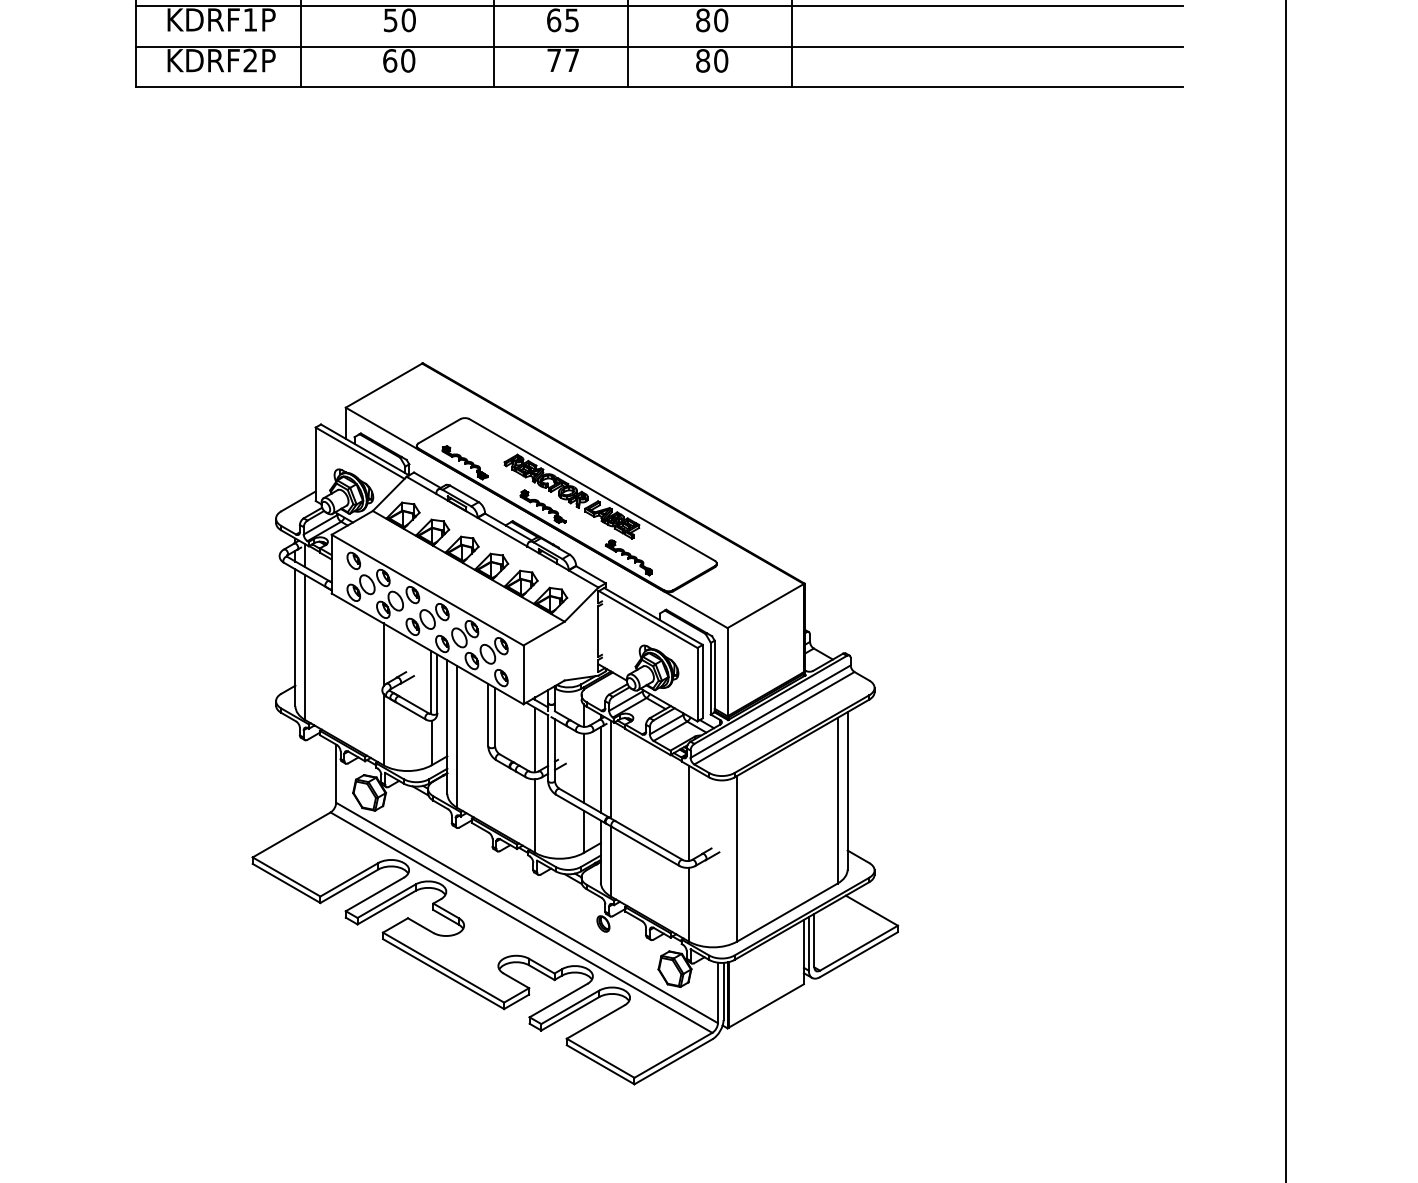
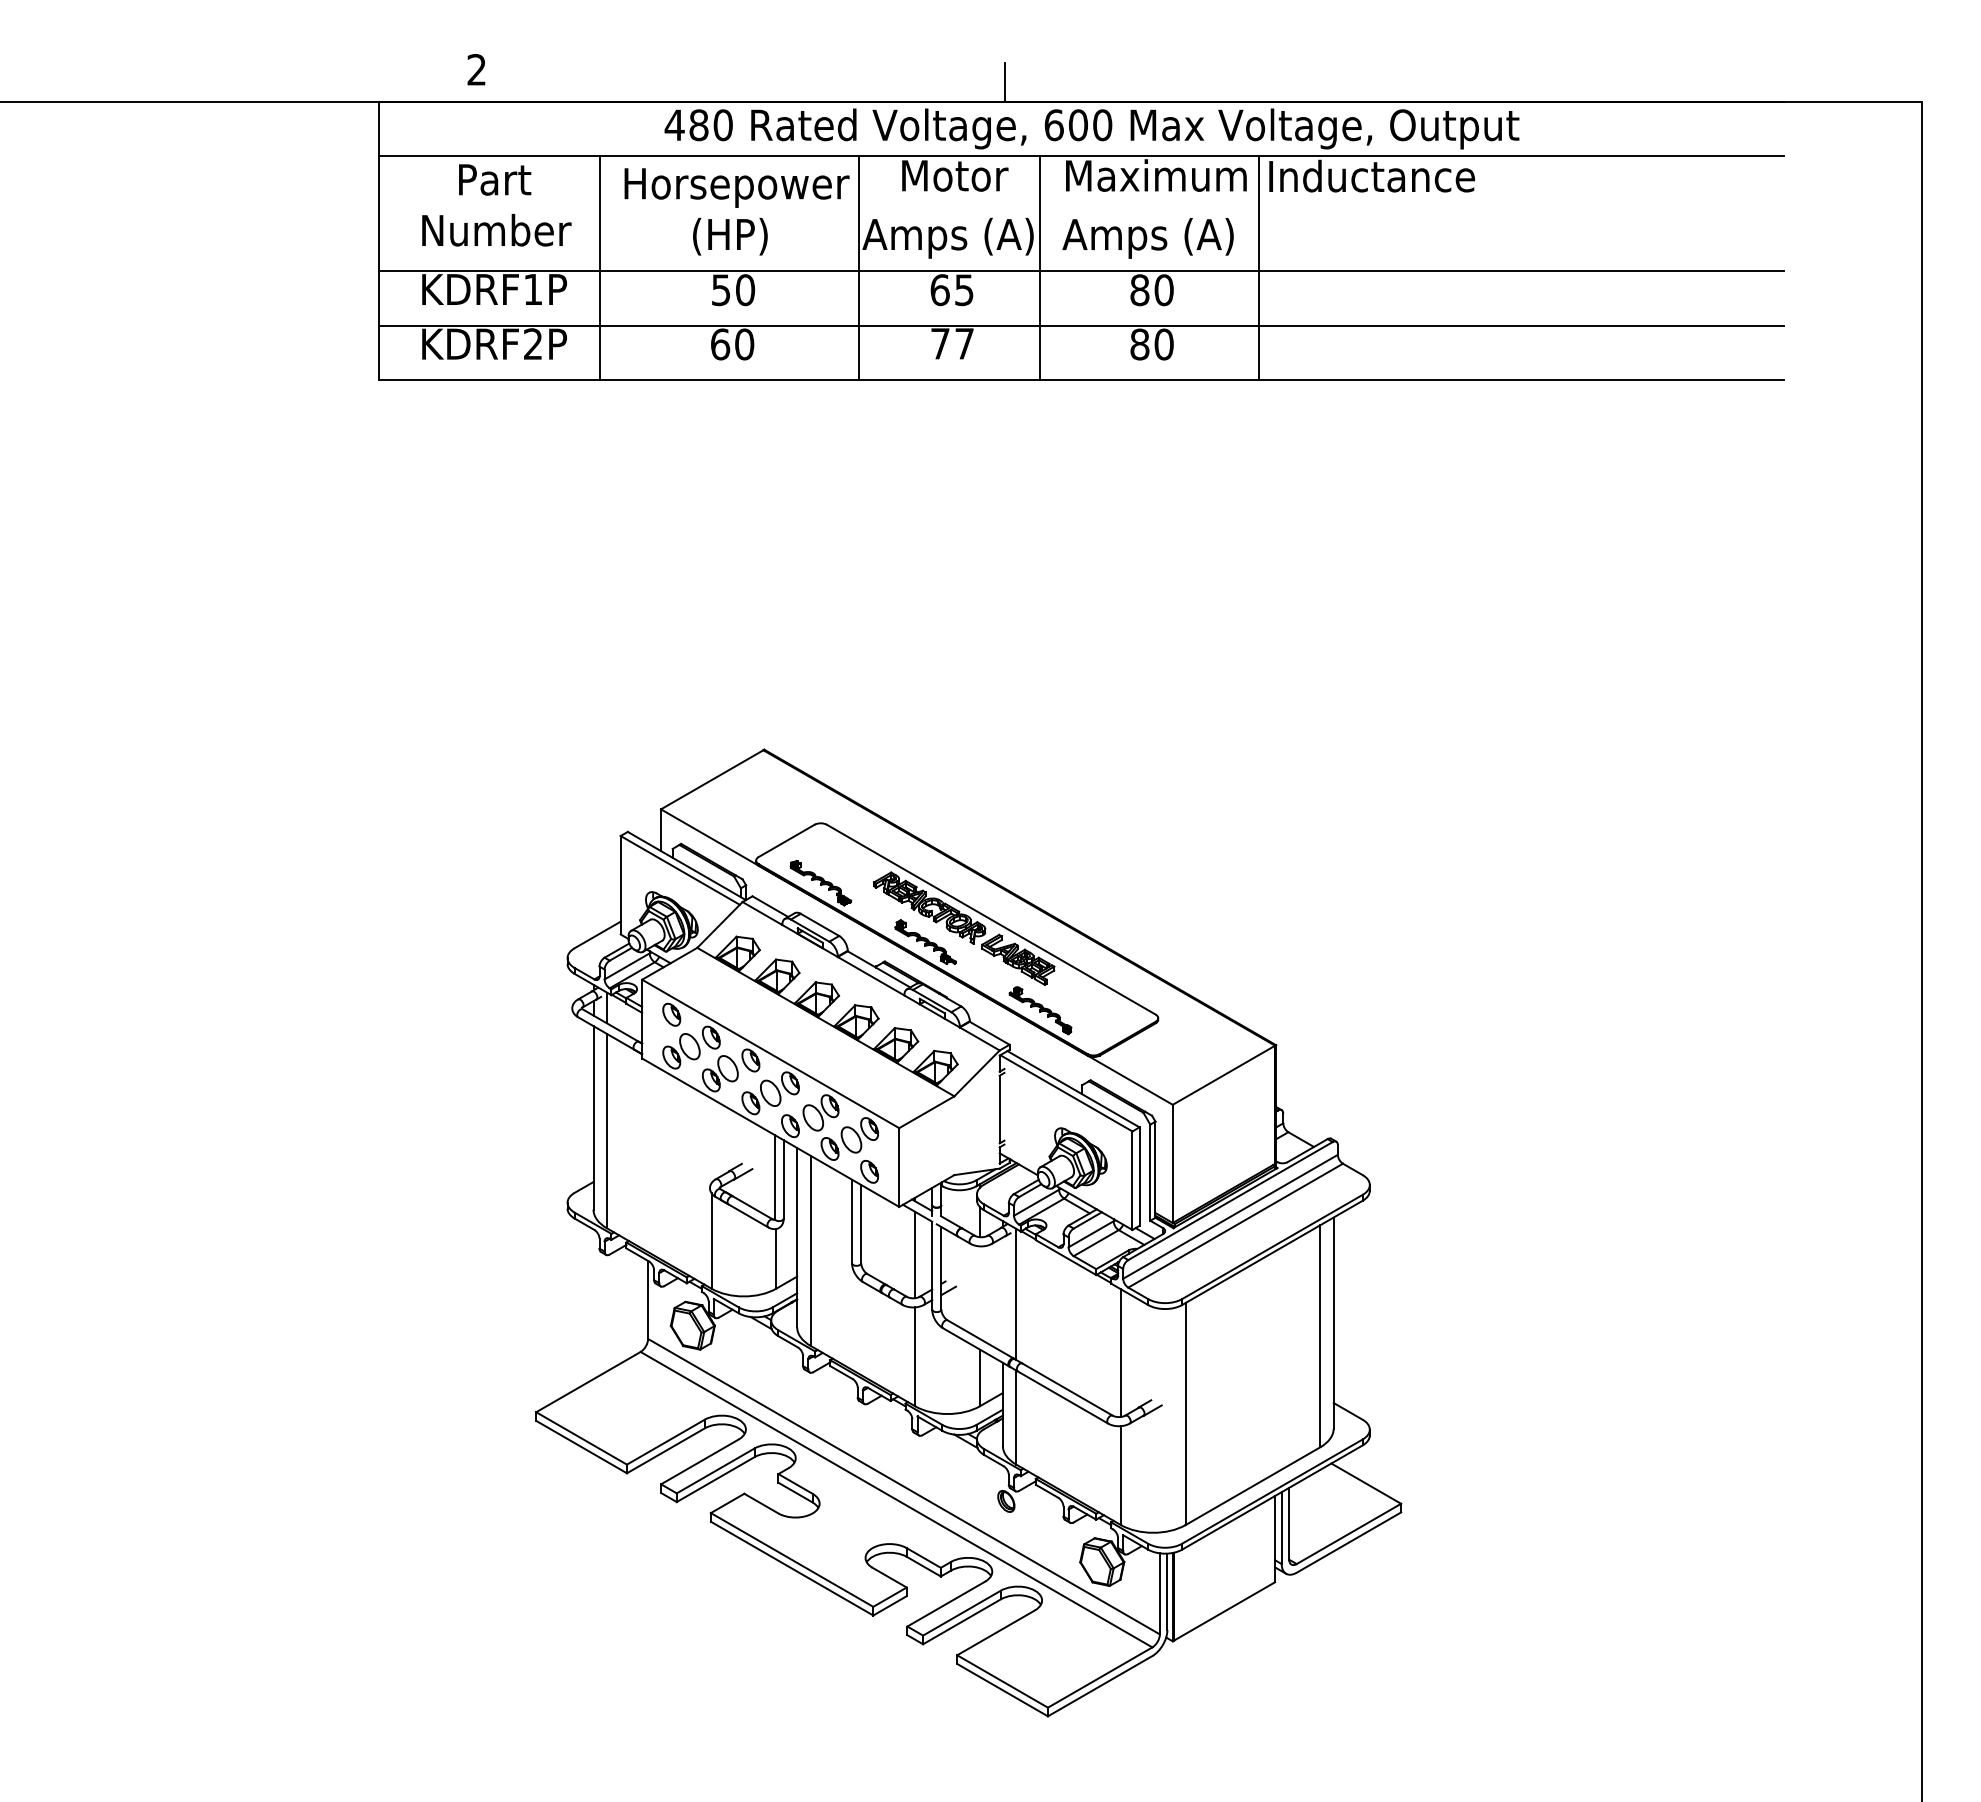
line: (383, 654) -> (711, 1140), removed
line: (583, 768) -> (979, 1292), removed
line: (600, 769) -> (1002, 1294), removed

